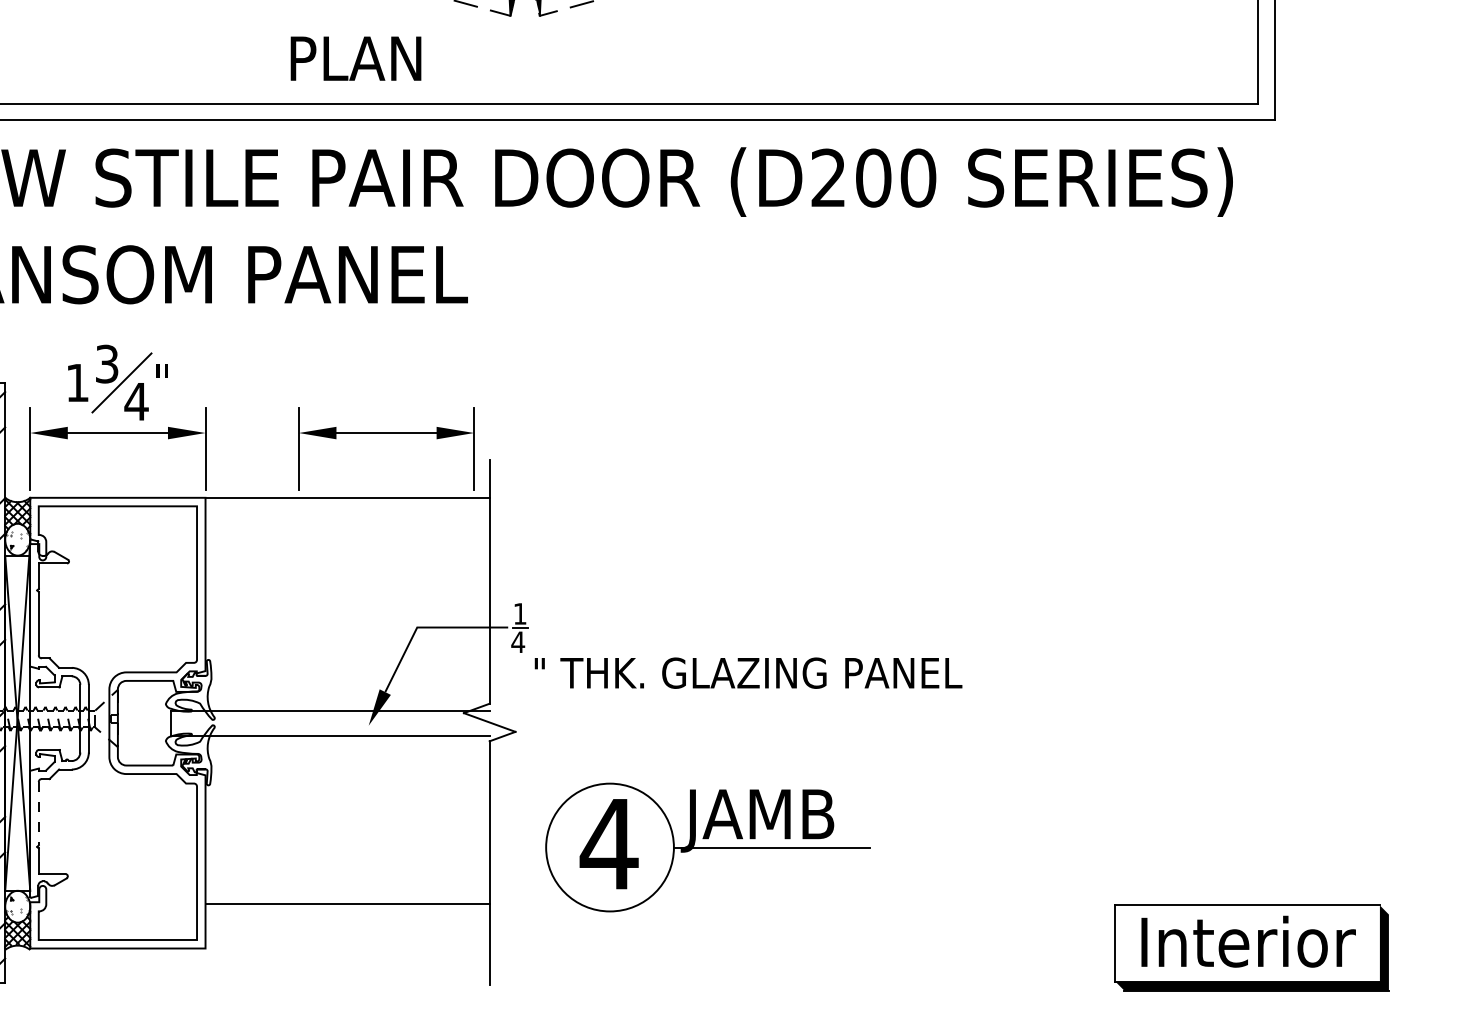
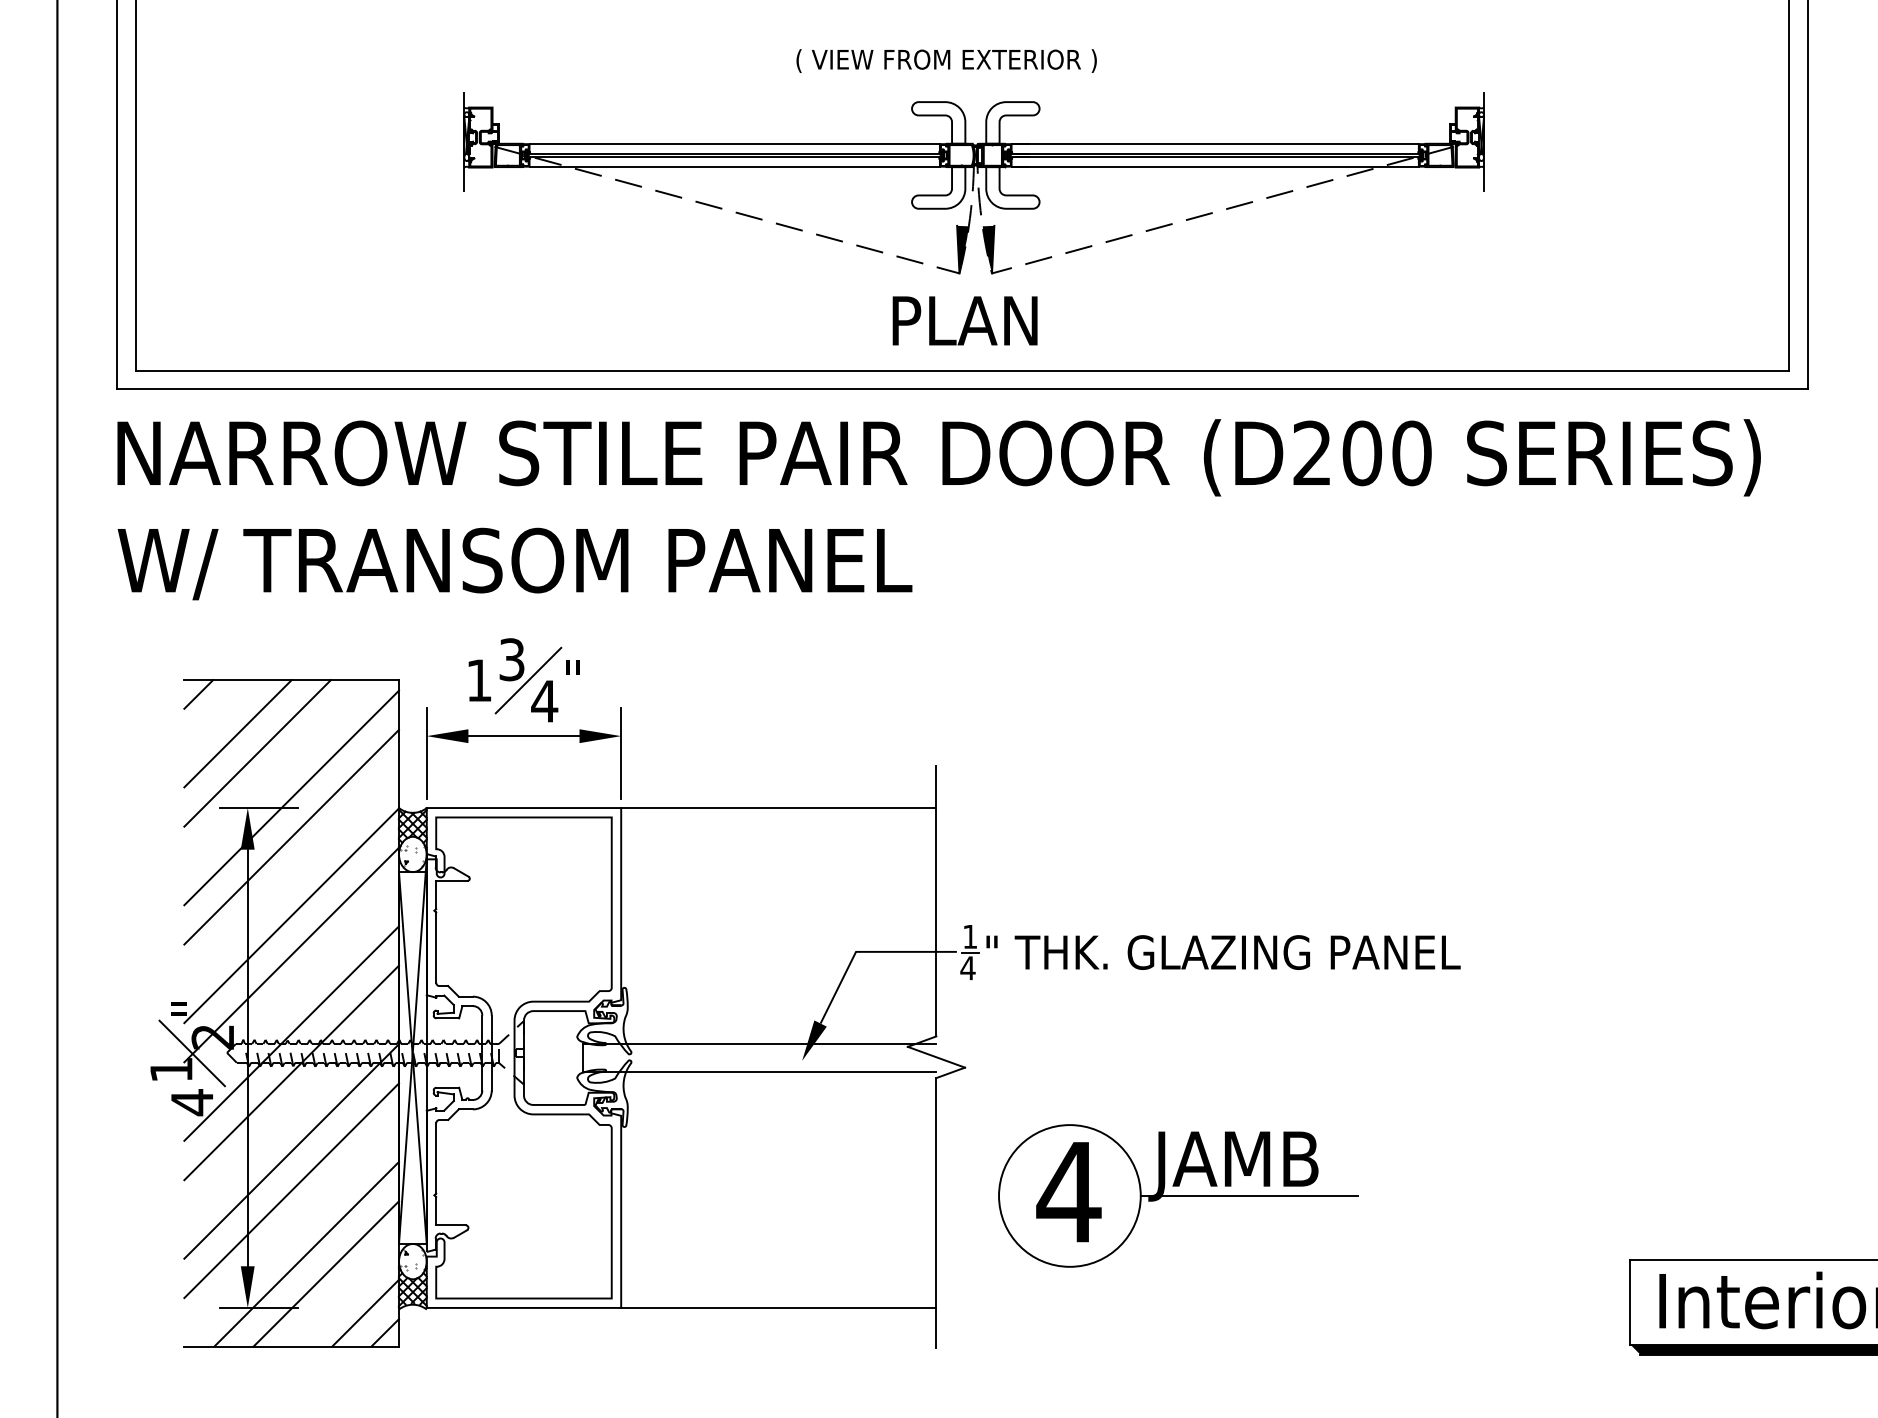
text: (355, 58) -> (964, 320), moved
part: (386, 433) -> (821, 736), removed
text: (748, 673) -> (1223, 952), moved
line: (39, 813) -> (436, 1158), dashed -> solid
line: (347, 903) -> (778, 1307), moved

